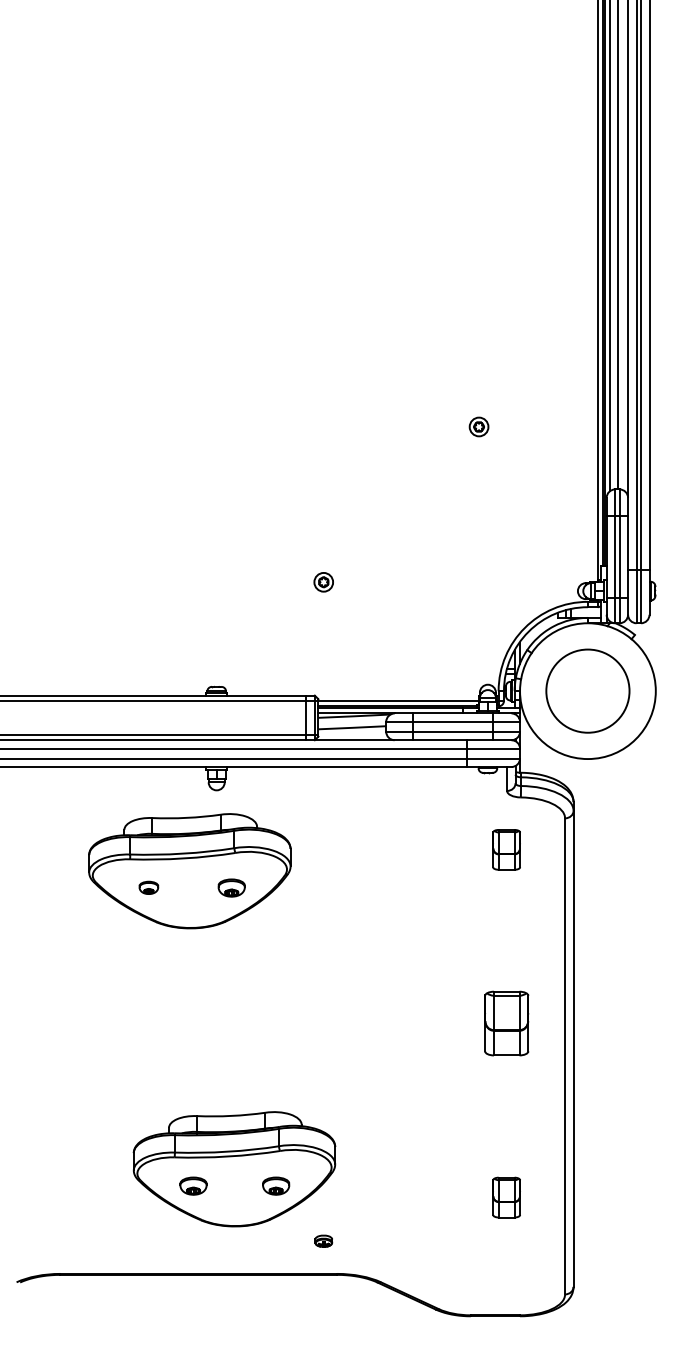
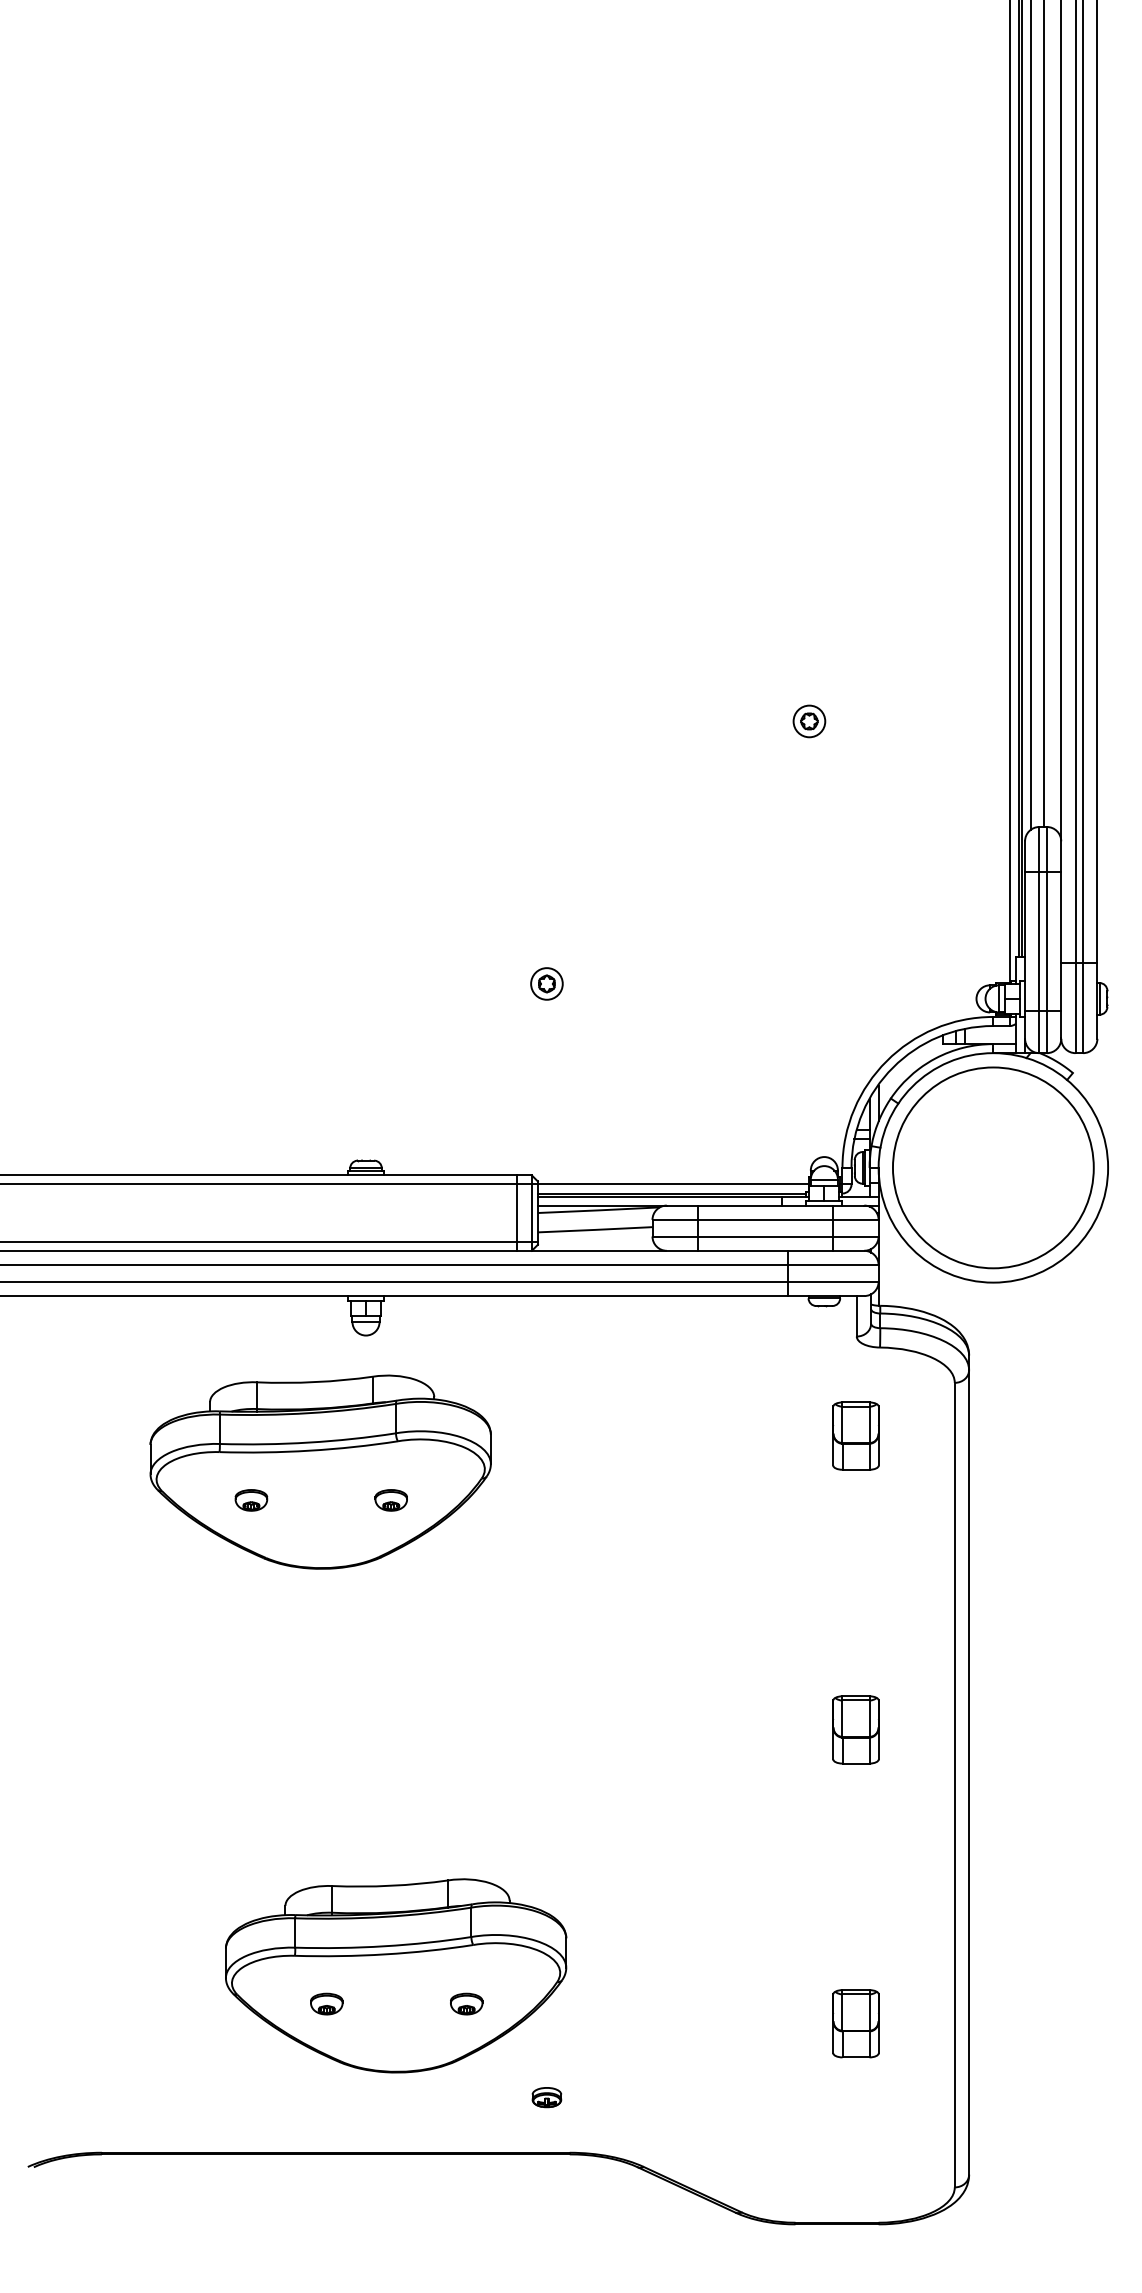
circle: (587, 690) -> (992, 1166), size x1.43
part: (231, 887) -> (391, 1499), size x0.71
part: (506, 1023) -> (855, 1729), size x0.62
part: (193, 1185) -> (326, 2003), size x0.71
part: (276, 1185) -> (467, 2003), size x0.71

